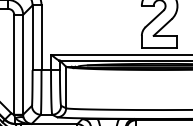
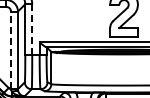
line: (41, 37) -> (32, 29), solid -> dashed
line: (14, 64) -> (11, 50), solid -> dashed

